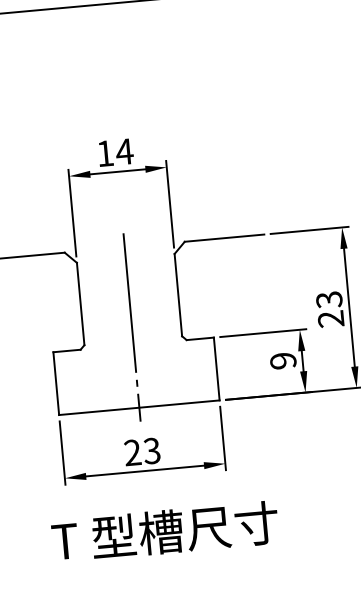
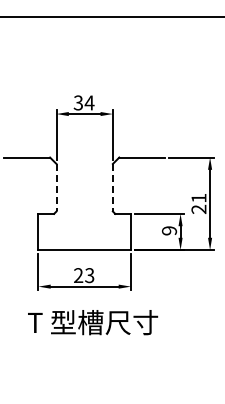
text: (103, 152) -> (77, 102), 14 -> 34
line: (177, 294) -> (112, 187), solid -> dashed
text: (328, 298) -> (198, 197), 23 -> 21
line: (80, 303) -> (56, 187), solid -> dashed
line: (131, 326) -> (84, 203), removed

